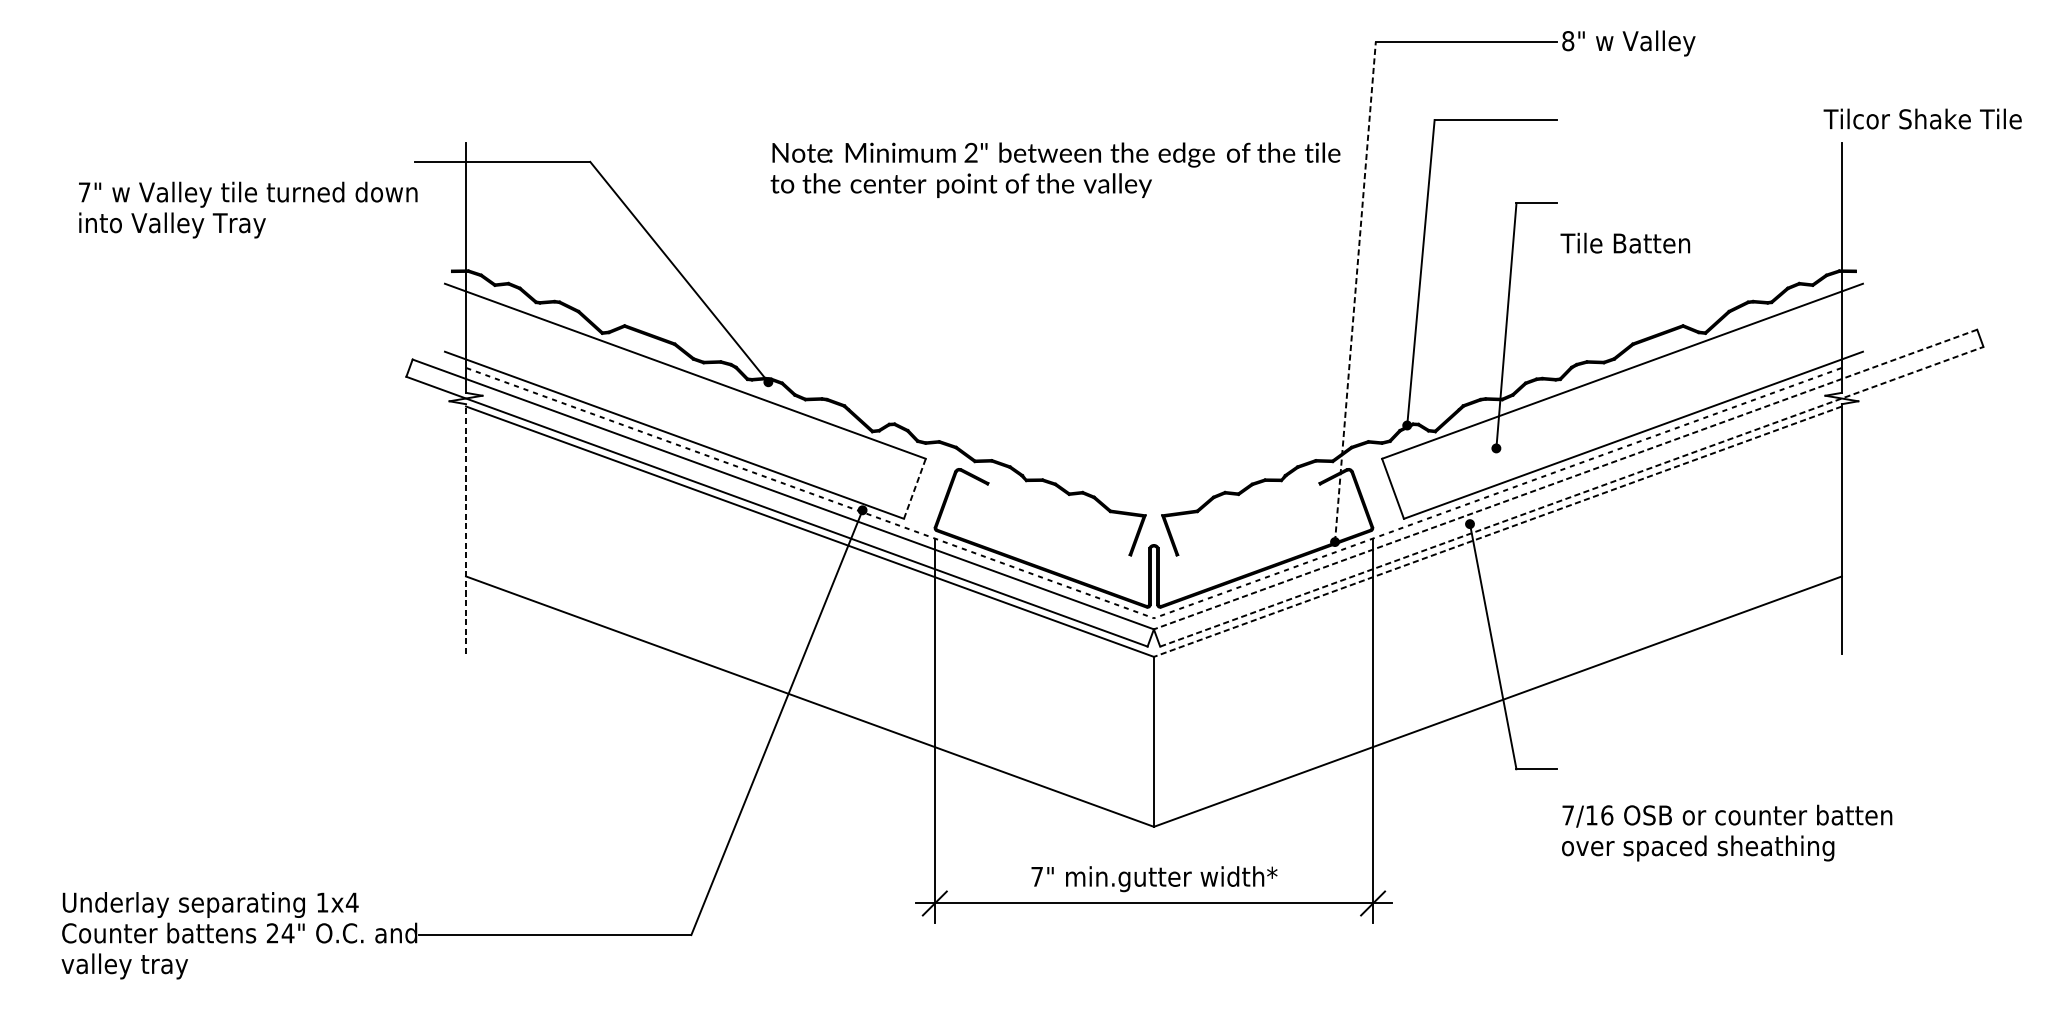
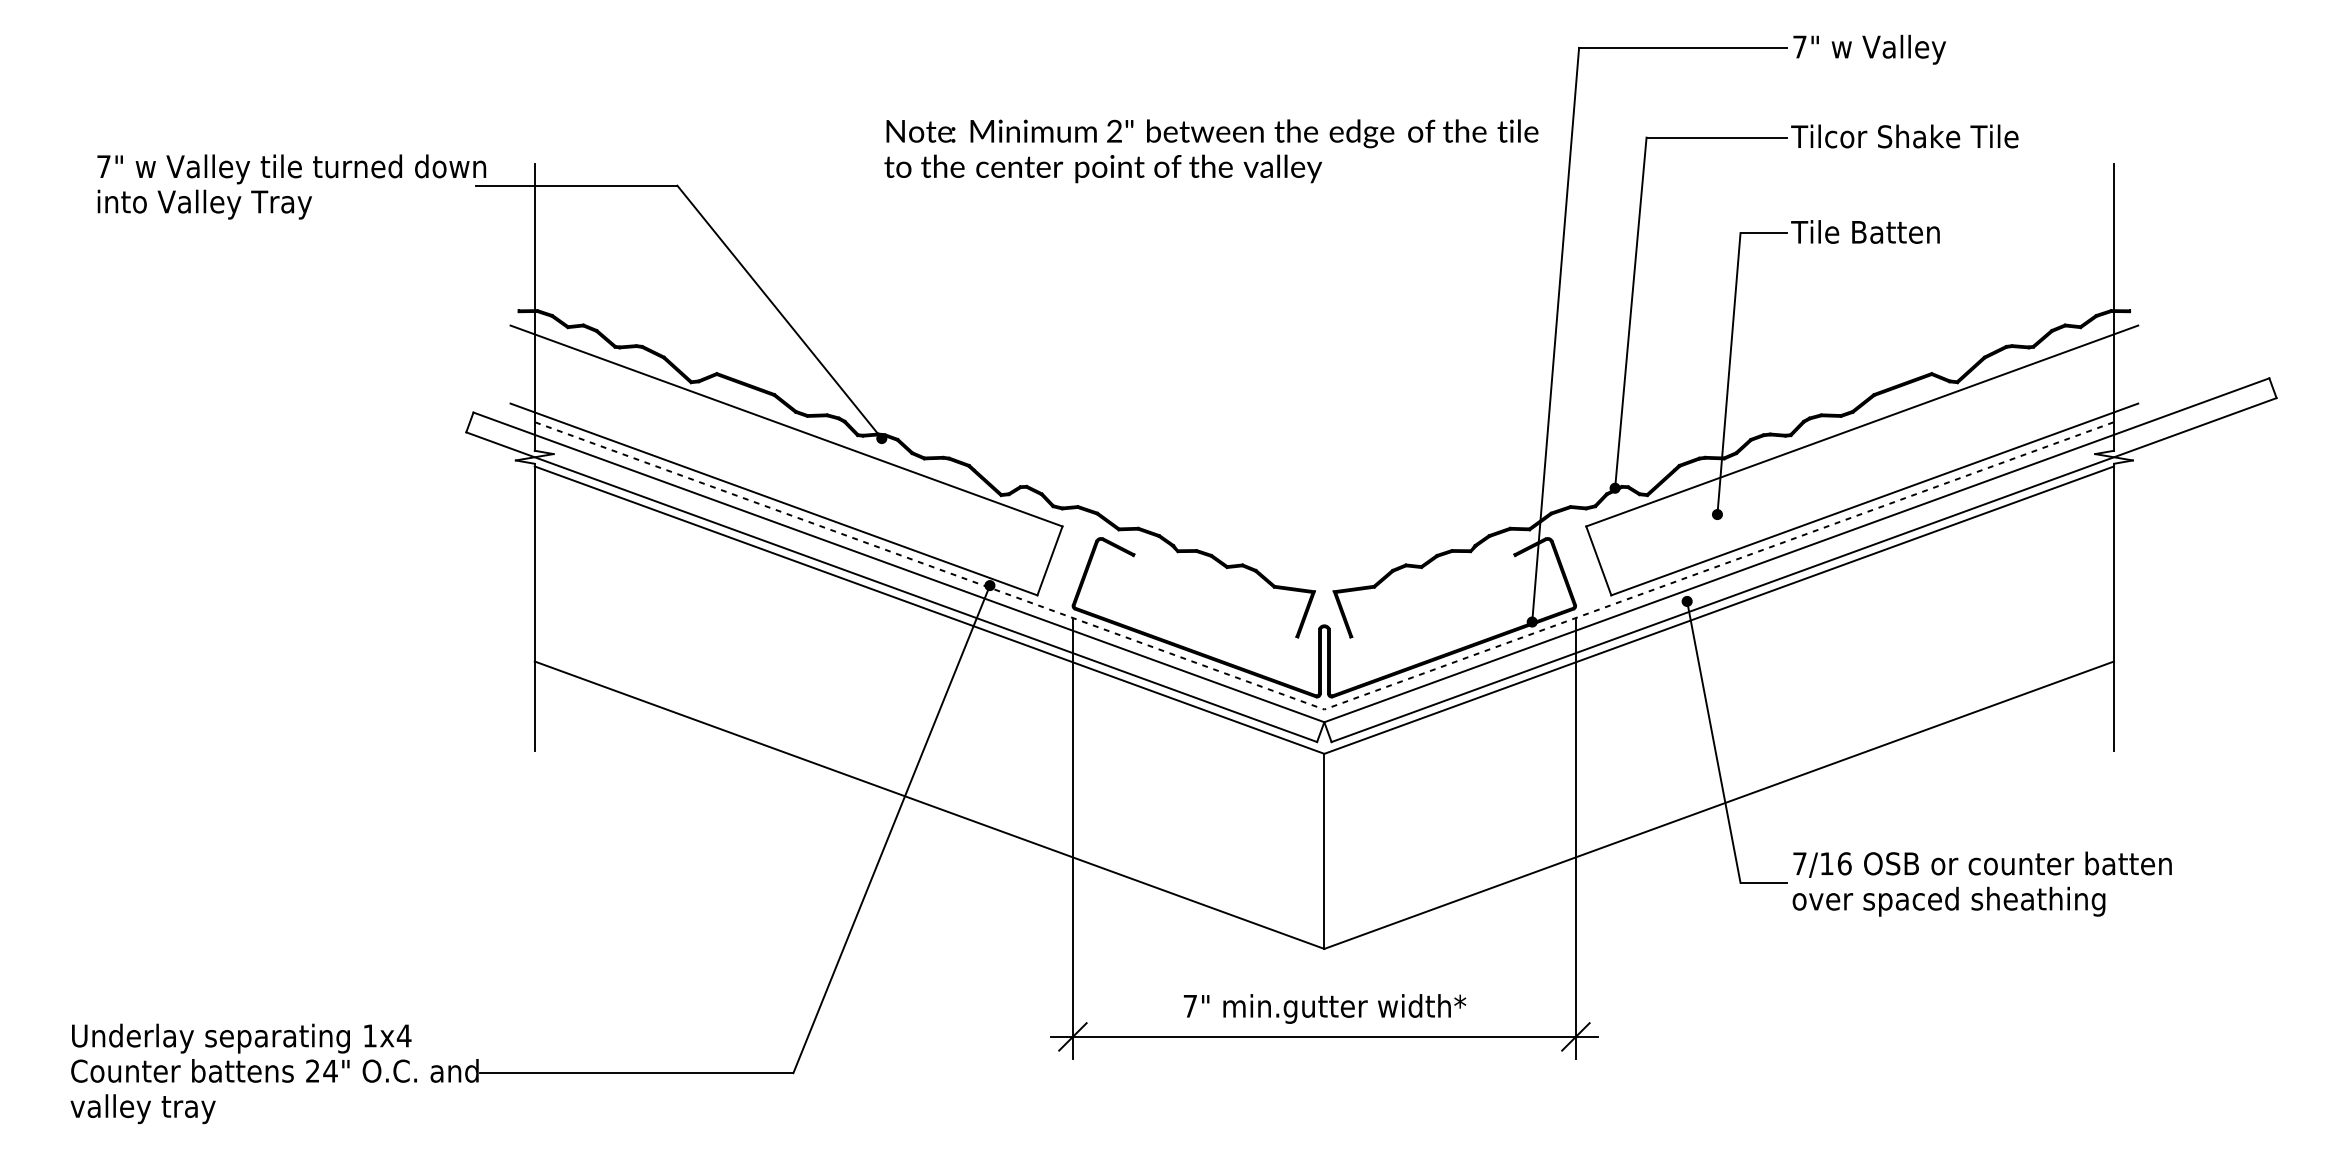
text: (1567, 40) -> (1799, 46), 8" -> 7"
text: (1922, 119) -> (1904, 136), moved
text: (1055, 170) -> (1211, 151), moved
text: (248, 209) -> (291, 186), moved
text: (1625, 242) -> (1865, 231), moved
line: (1355, 291) -> (1555, 334), dashed -> solid
line: (1565, 479) -> (1796, 550), dashed -> solid
line: (914, 488) -> (1049, 560), dashed -> solid
line: (1572, 497) -> (1804, 570), dashed -> solid
line: (465, 528) -> (534, 606), dashed -> solid
line: (1497, 532) -> (1718, 610), dashed -> solid
text: (1726, 832) -> (1981, 883), moved

